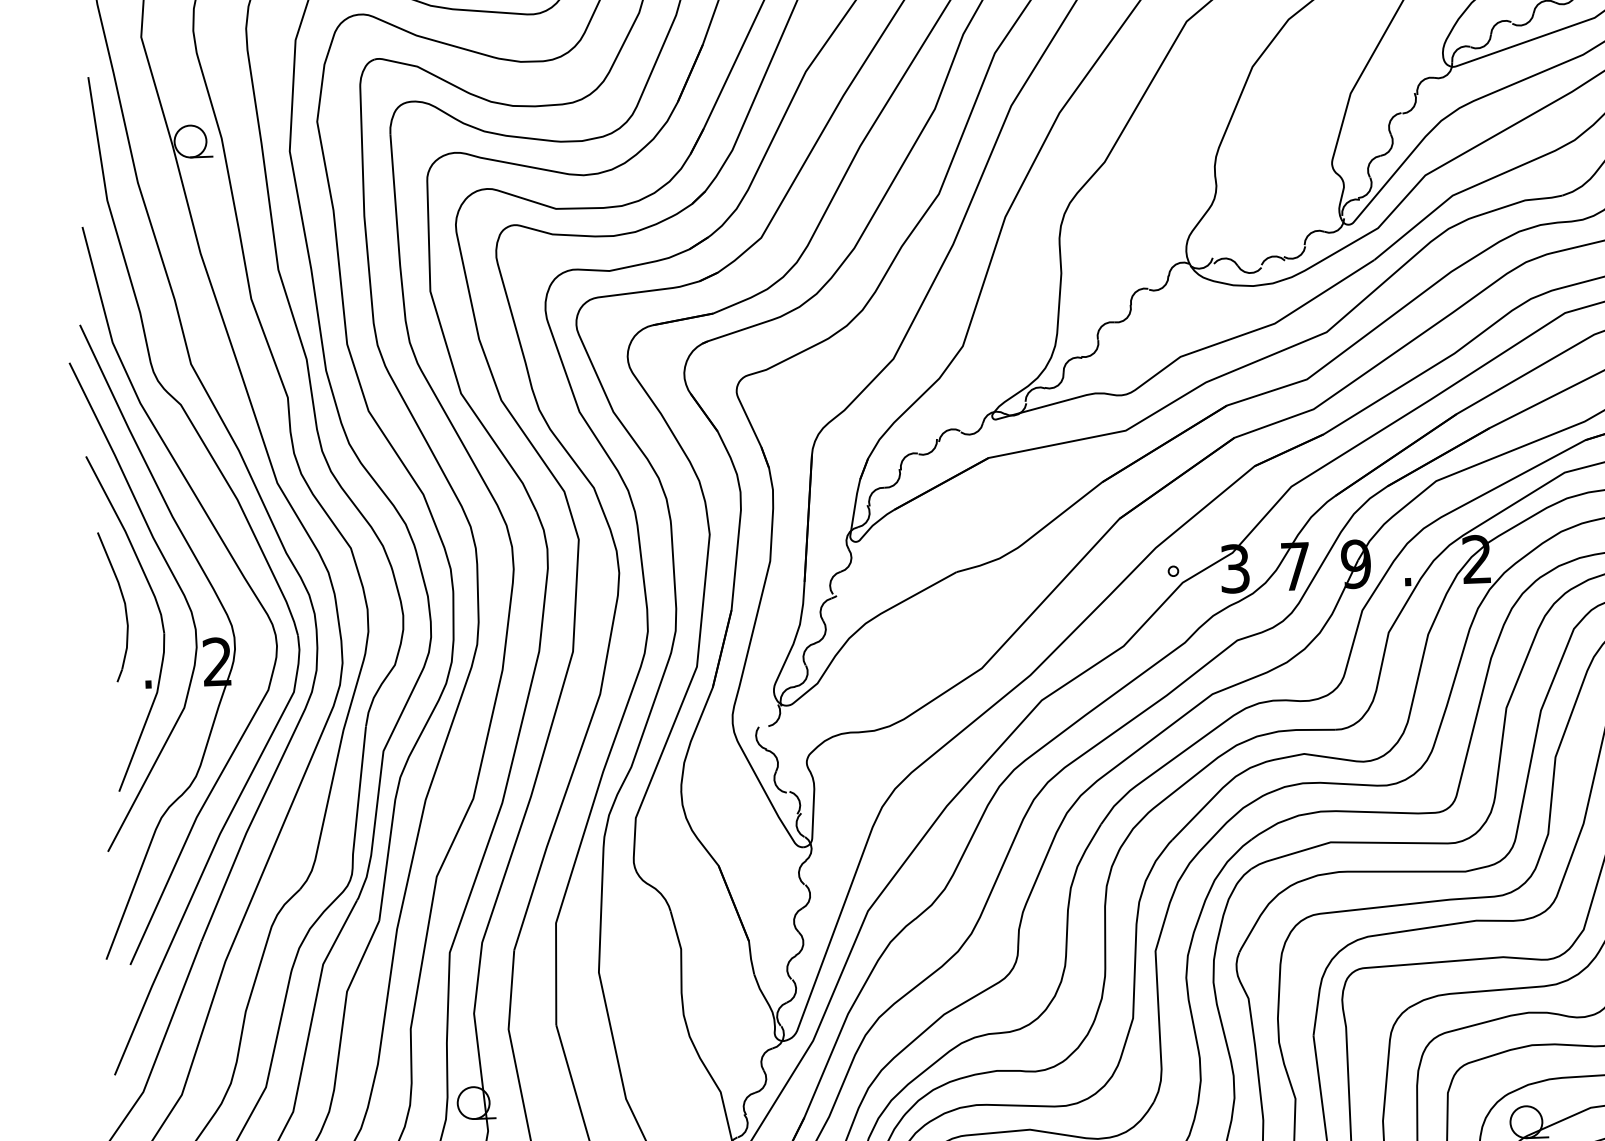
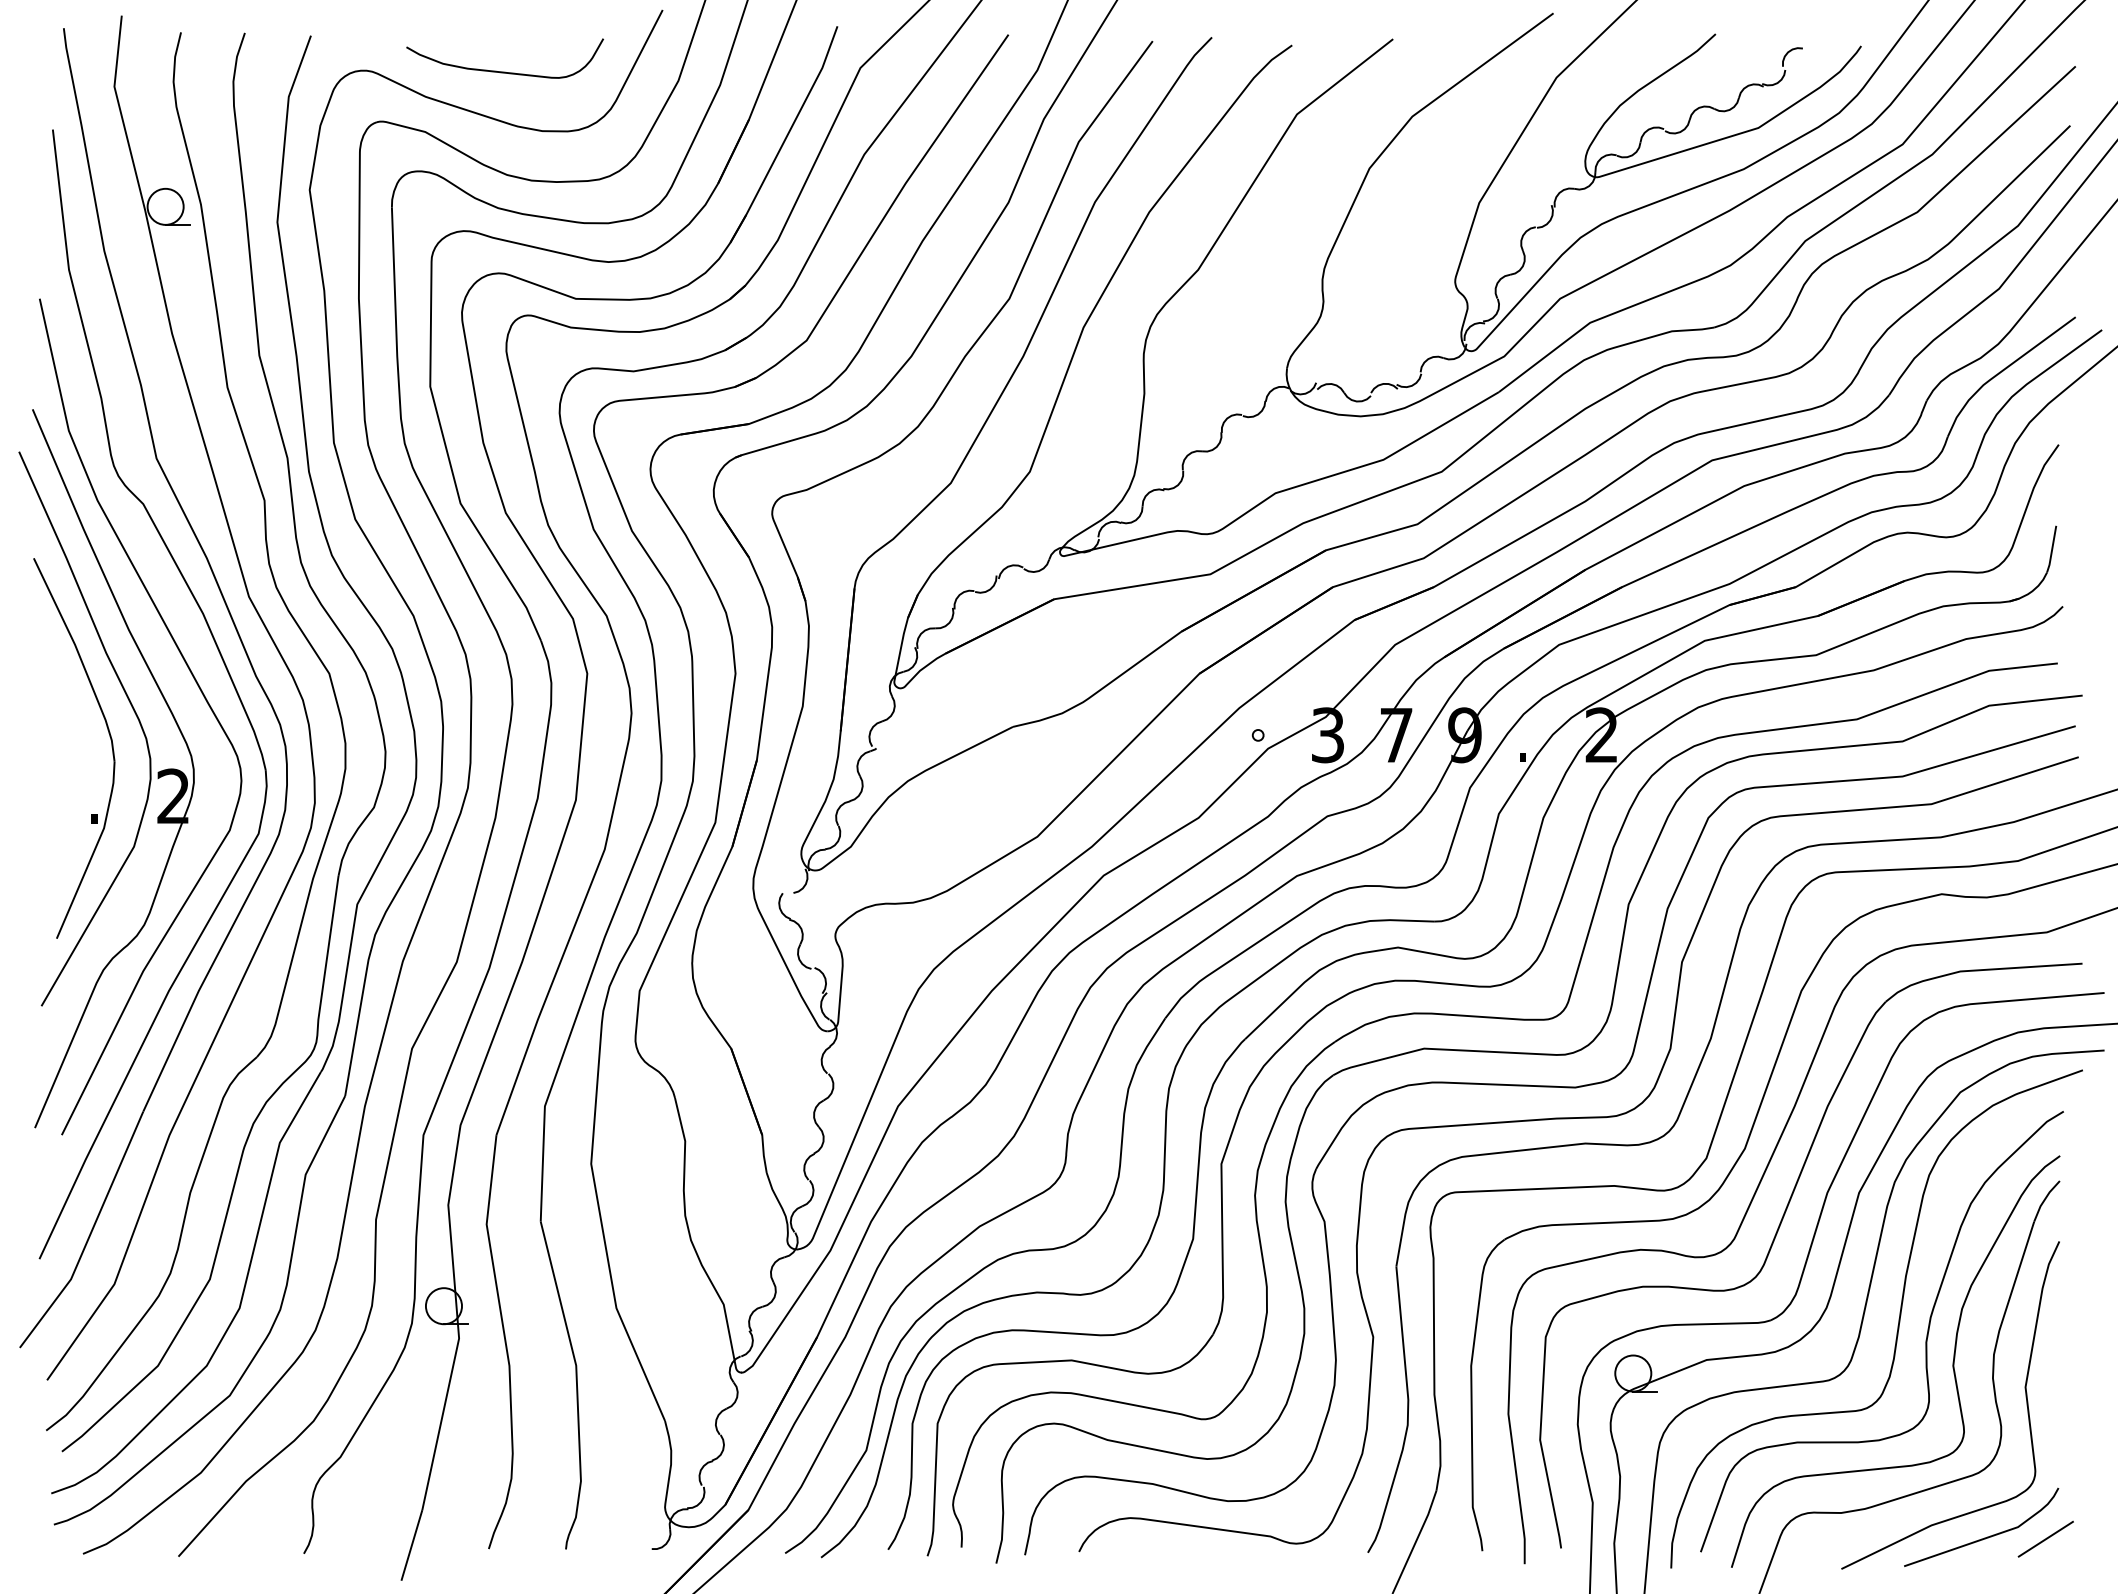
part: (124, 605) -> (70, 728), removed

